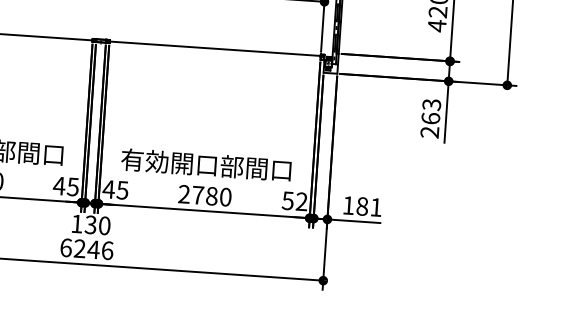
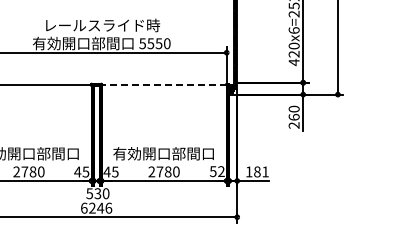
line: (215, 48) -> (164, 84), solid -> dashed
text: (430, 103) -> (293, 108), 263 -> 260
text: (76, 223) -> (89, 193), 130 -> 530

